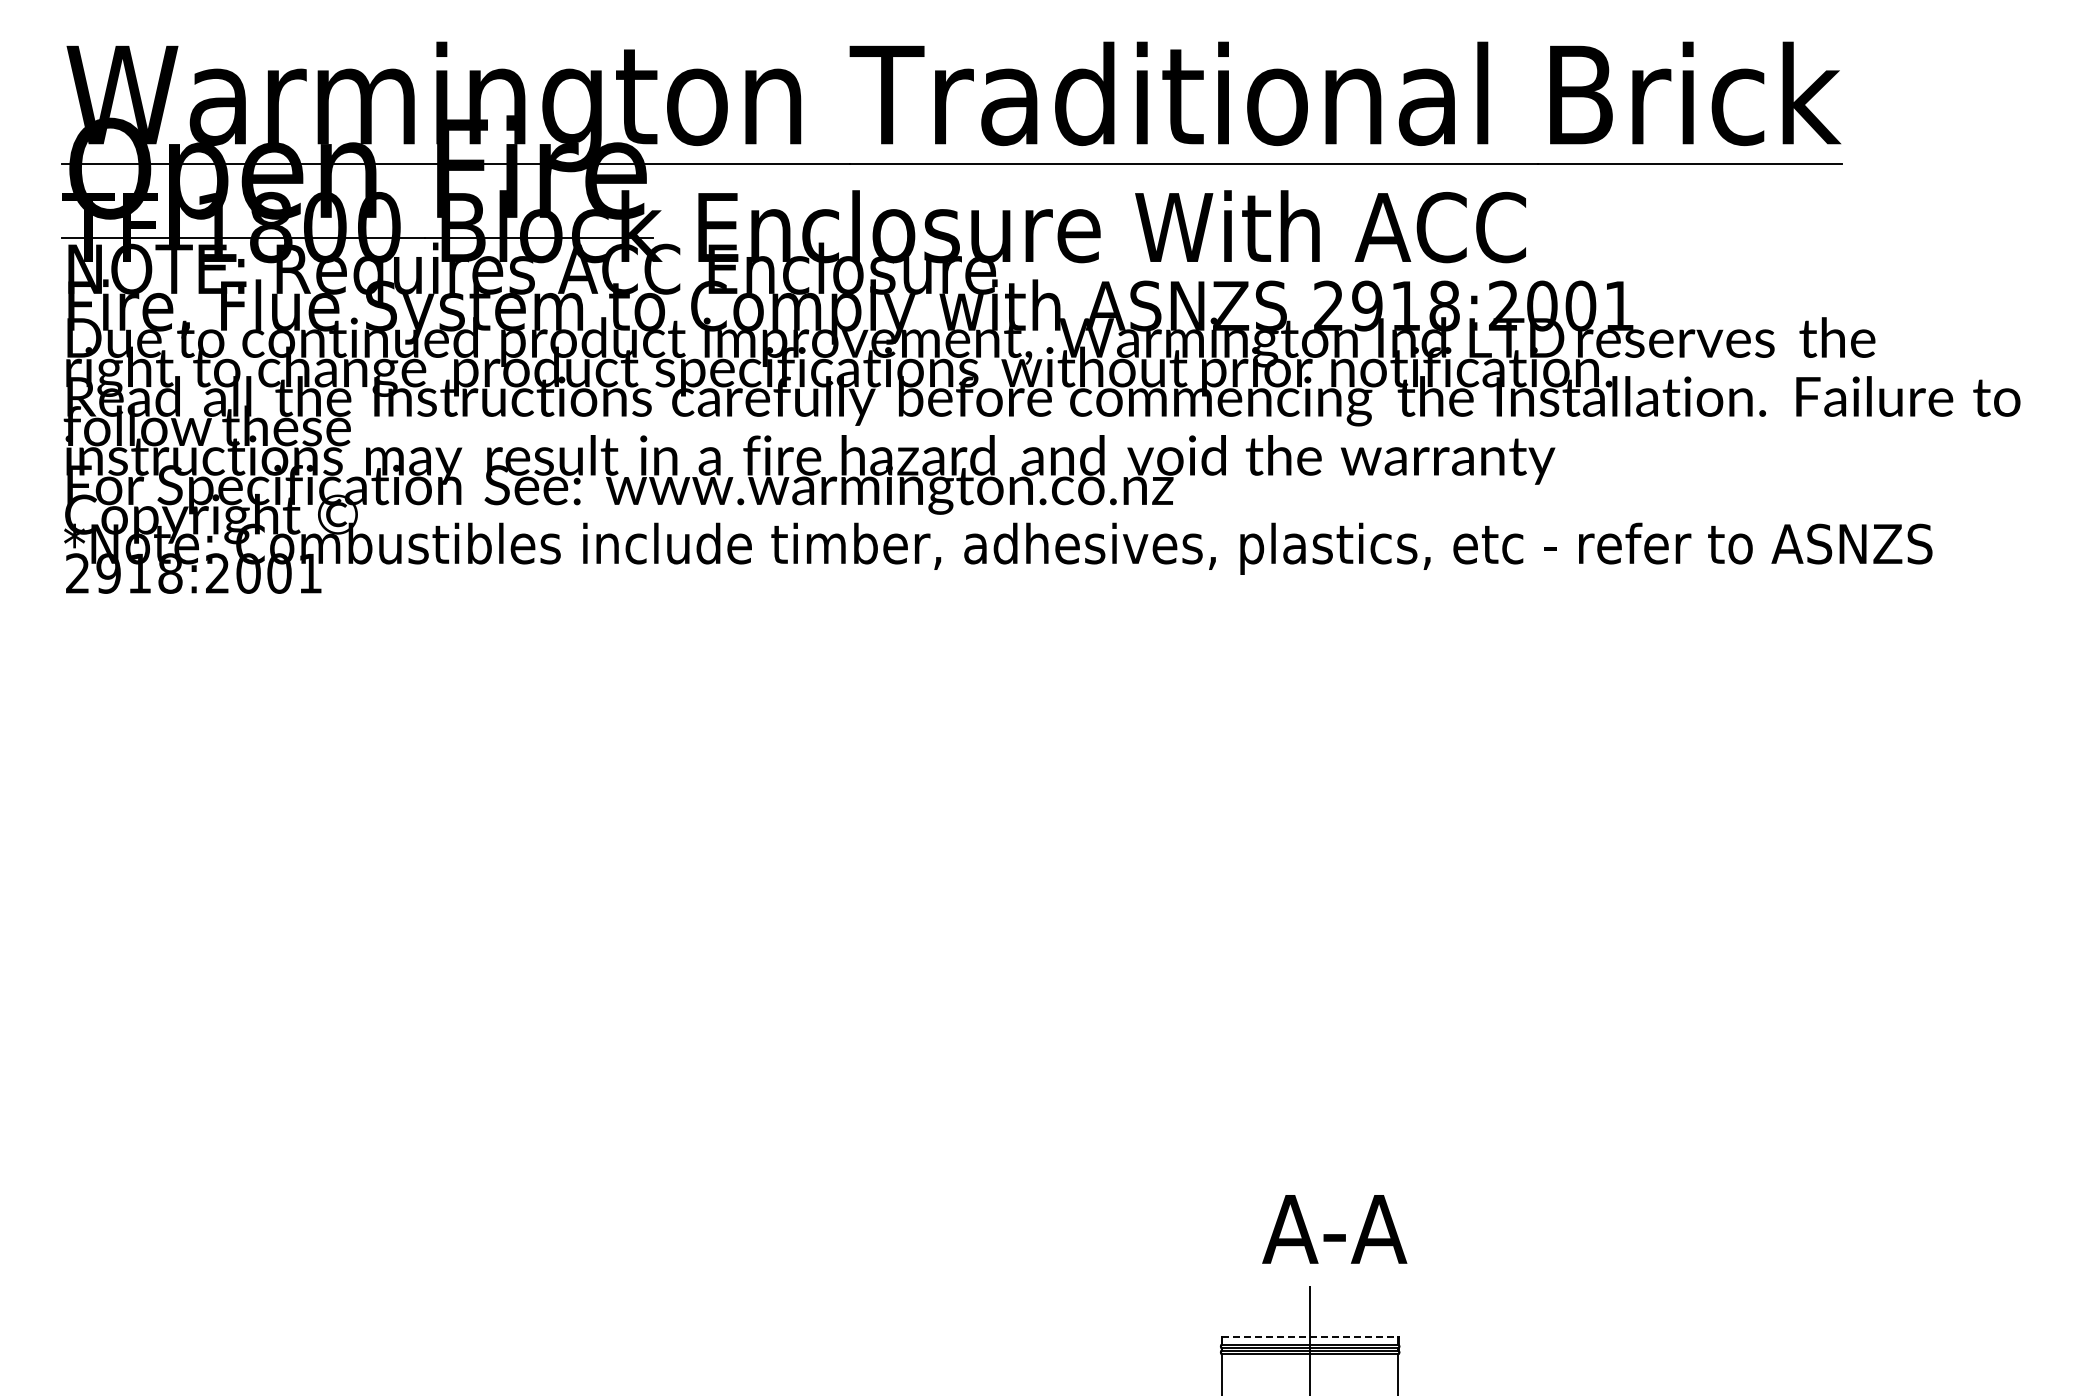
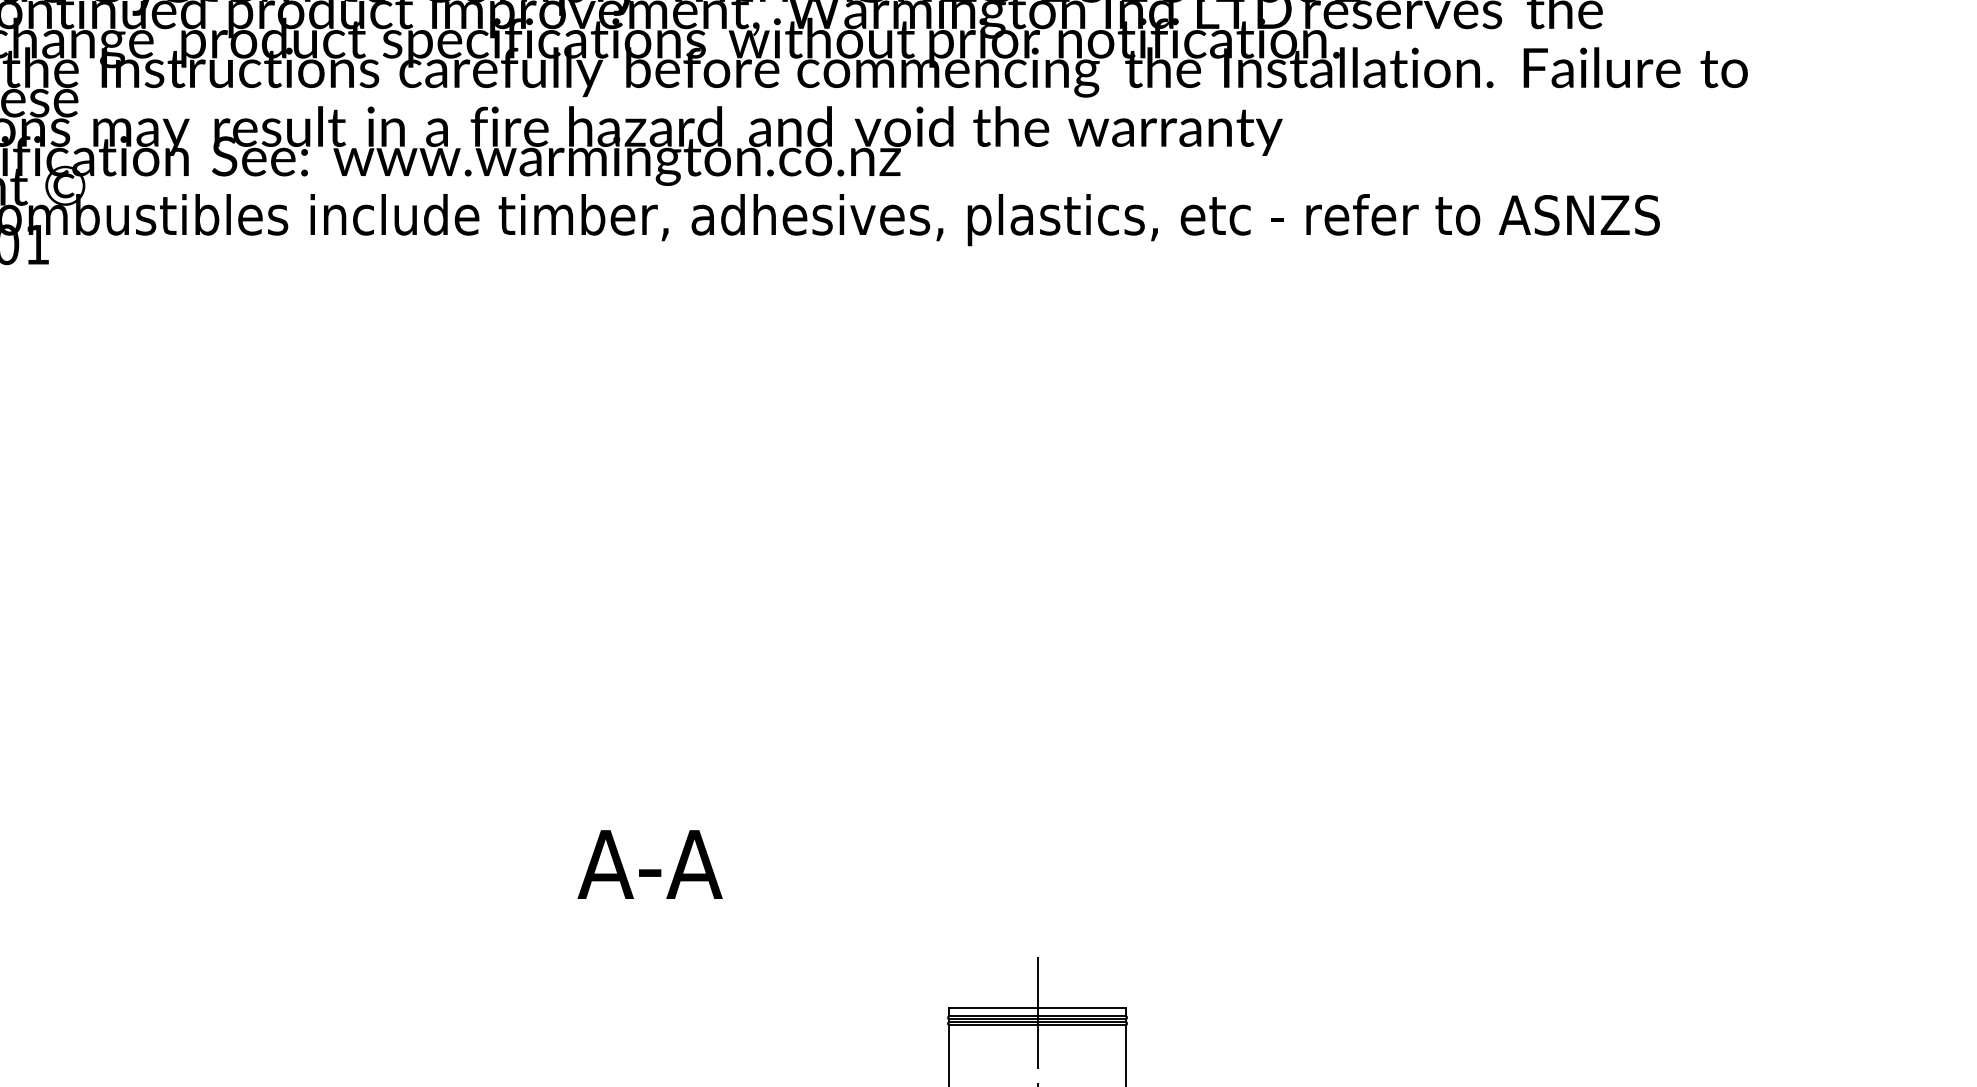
text: (1334, 1229) -> (649, 864), moved
line: (1310, 1336) -> (1037, 1007), dashed -> solid

